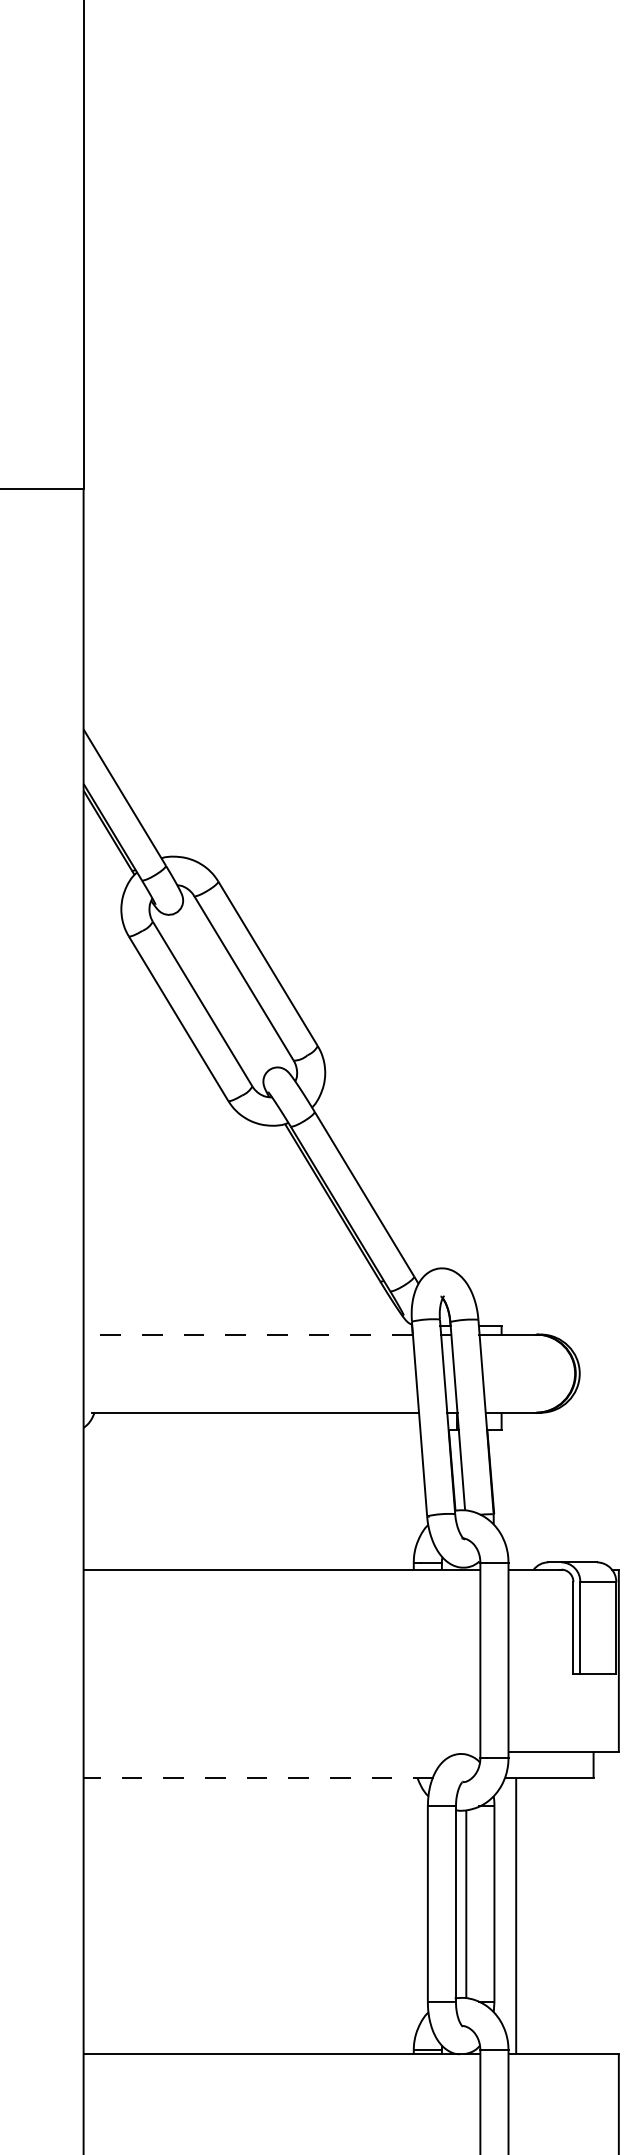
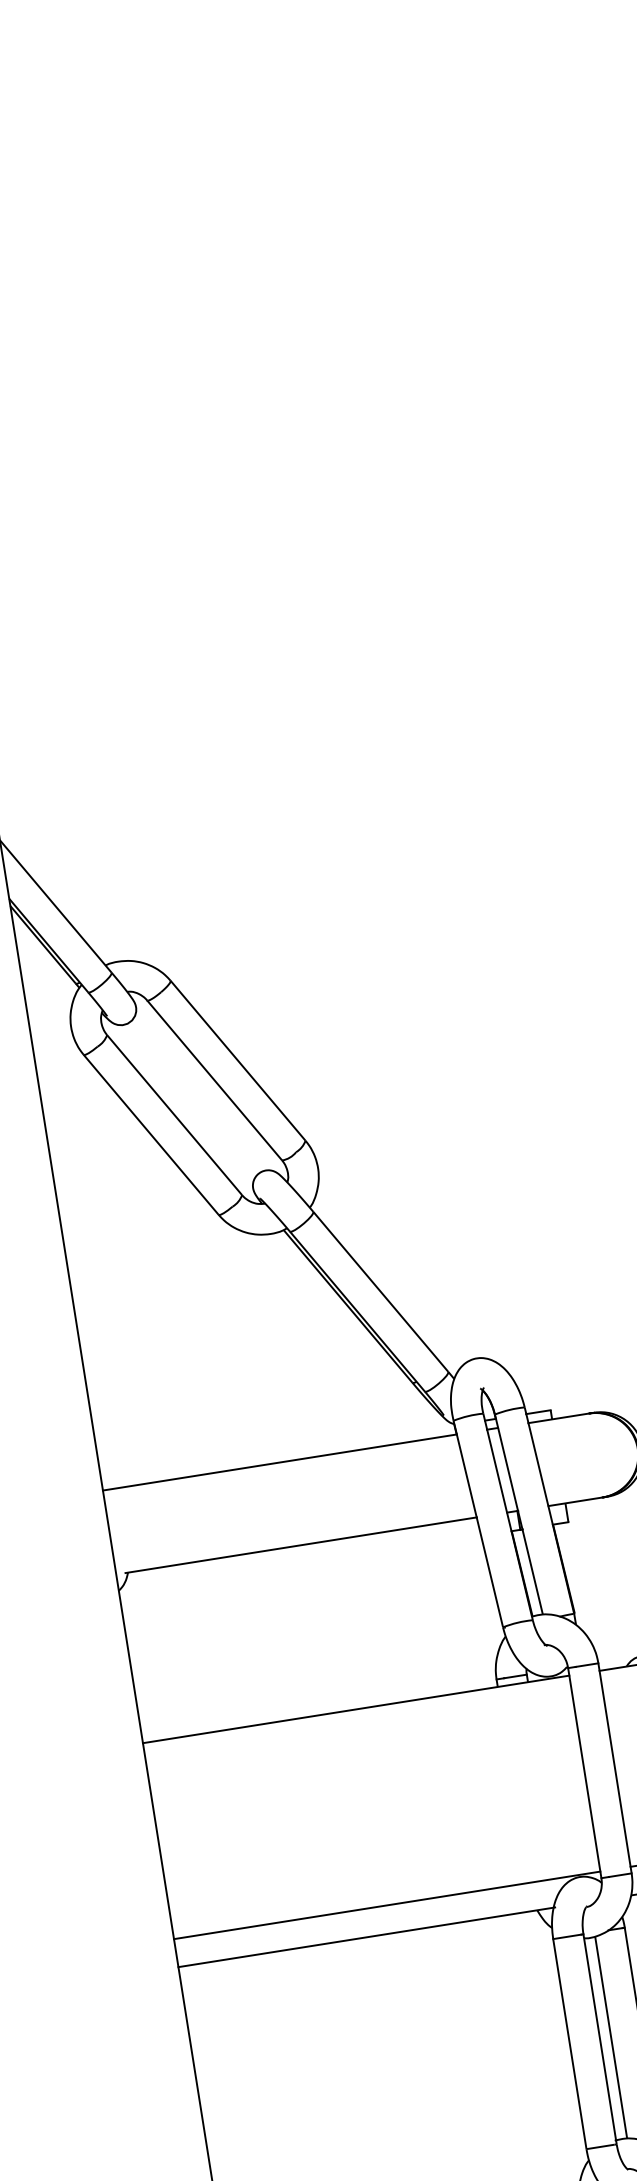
line: (248, 1334) -> (280, 1462), dashed -> solid
line: (281, 1752) -> (386, 1905), added
line: (258, 1778) -> (366, 1937), dashed -> solid

